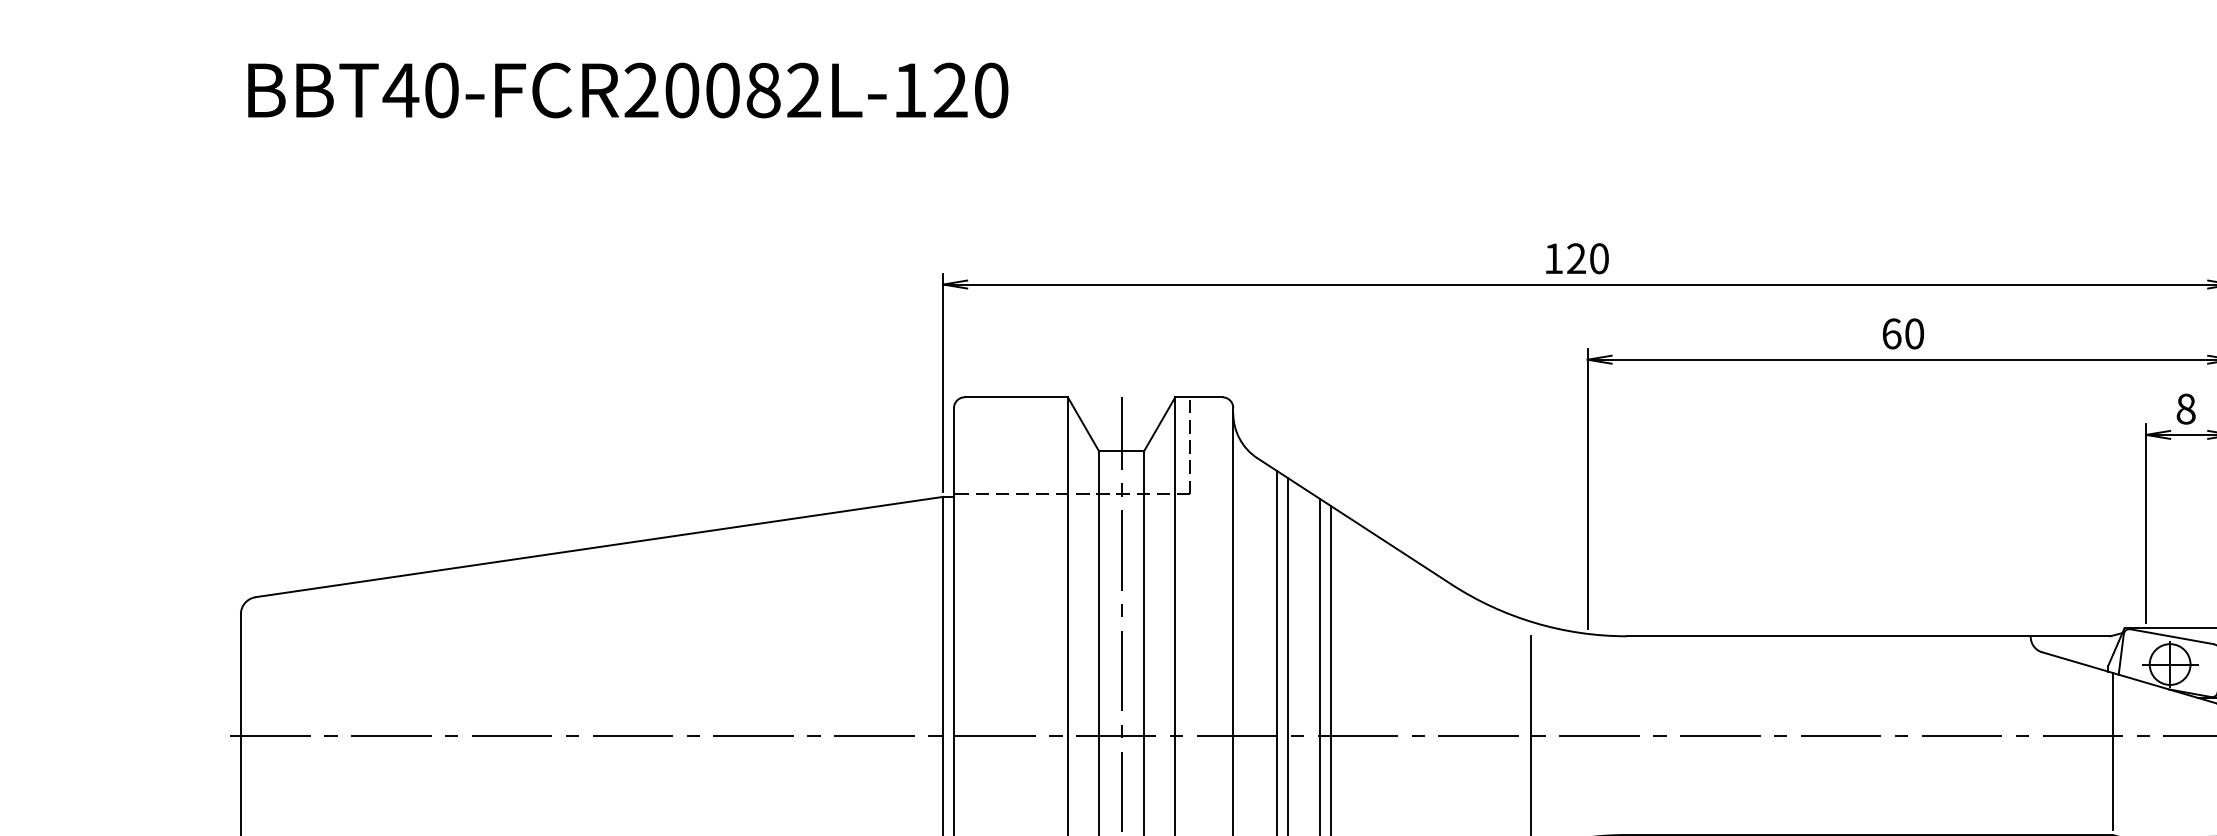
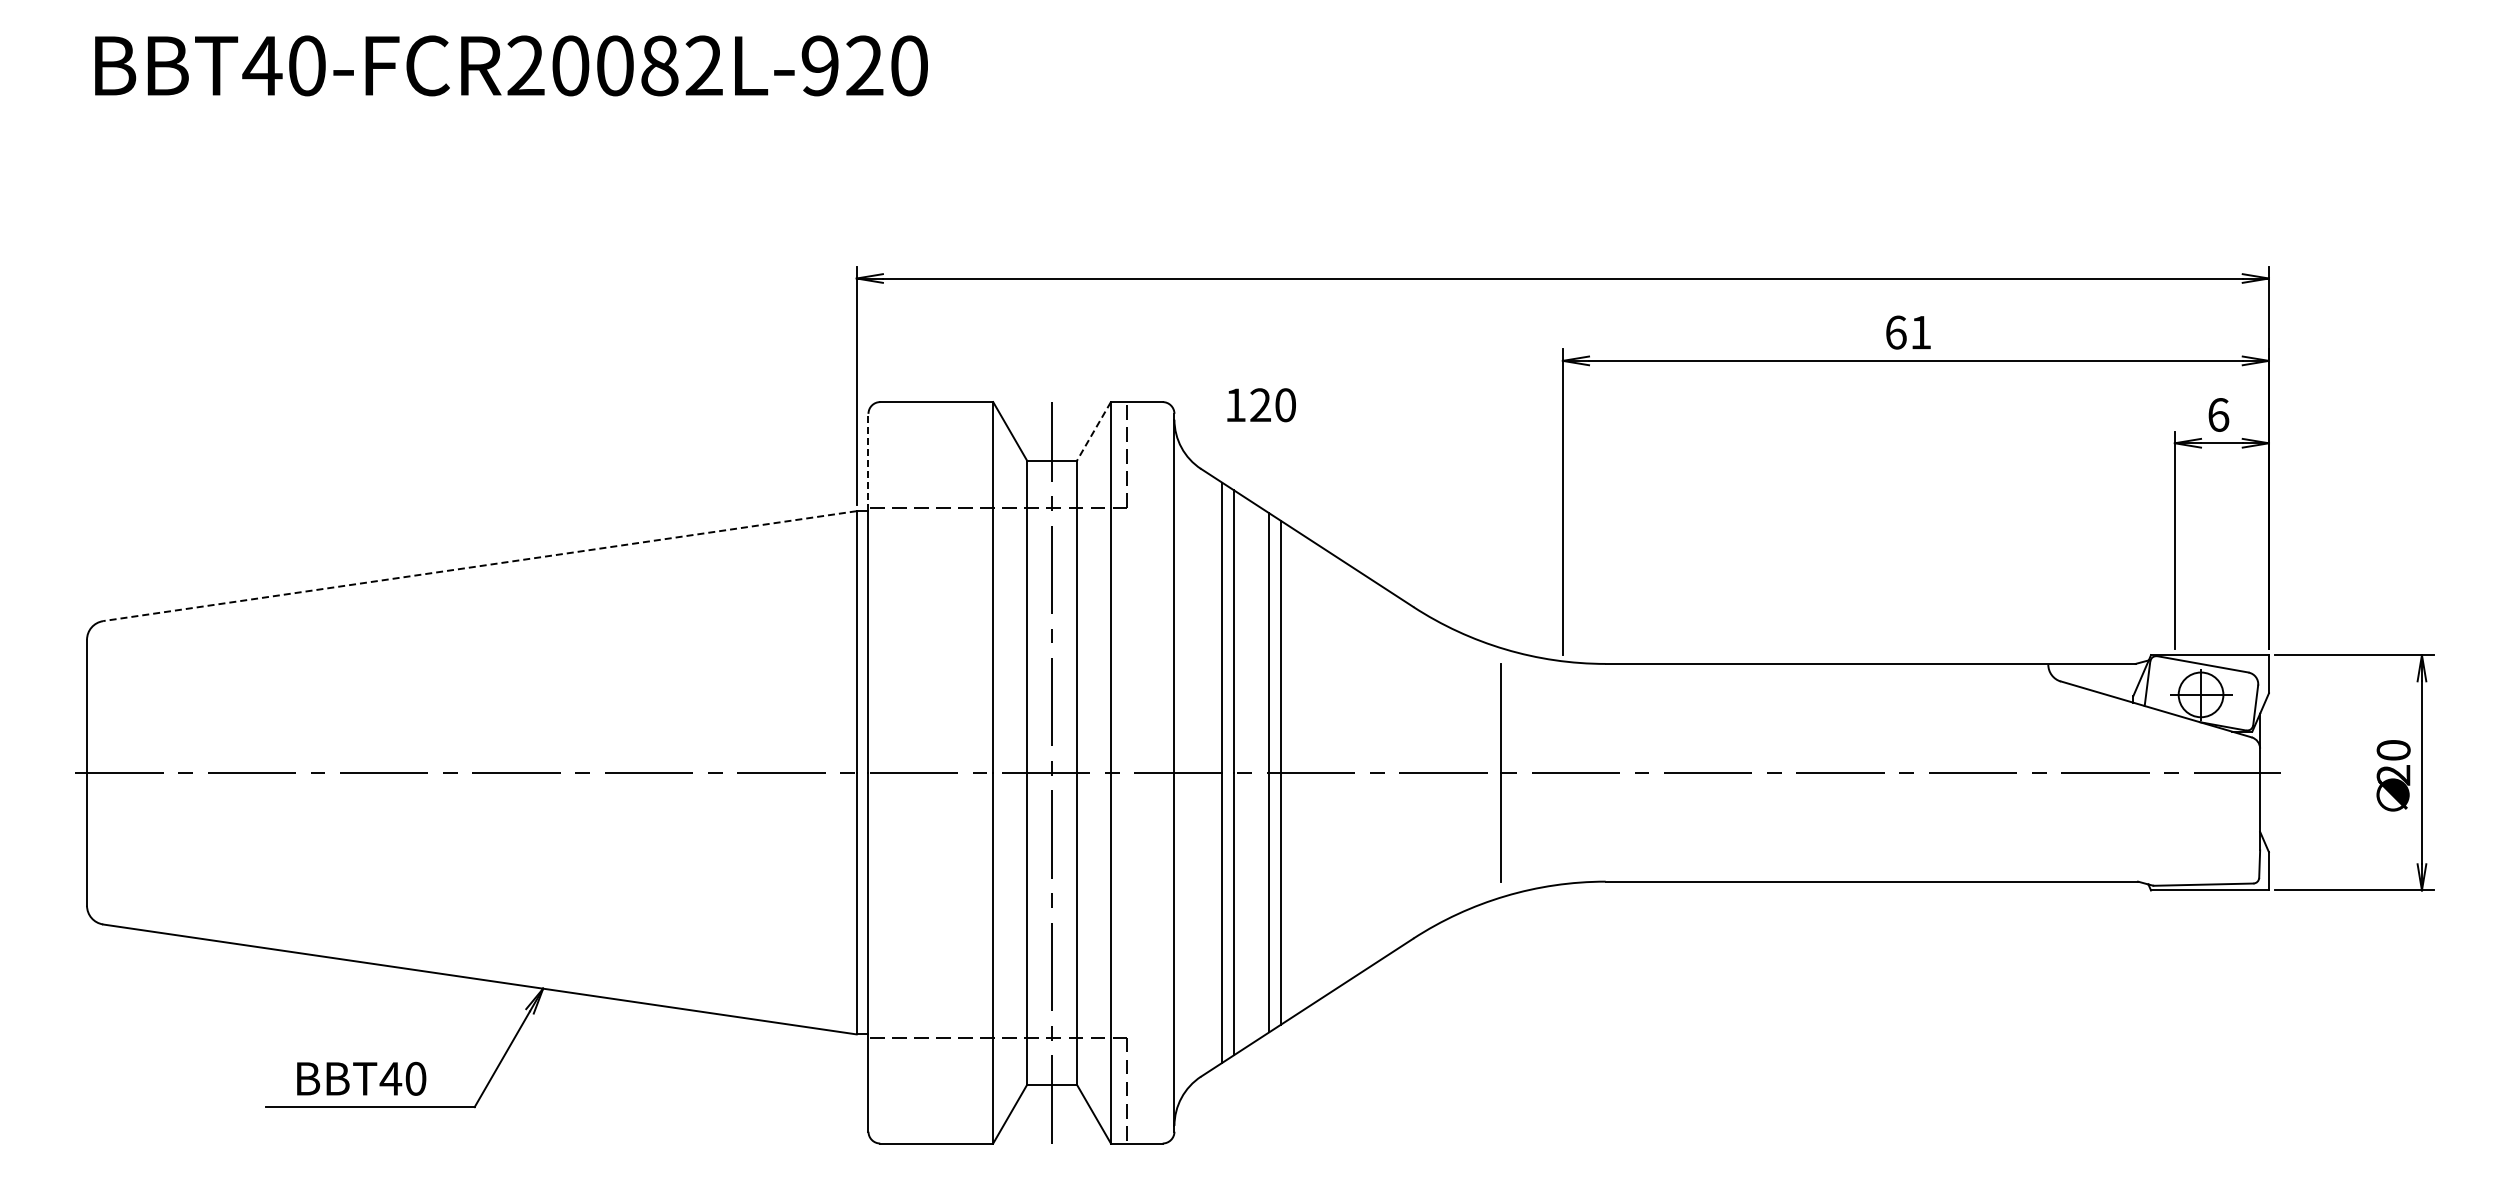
text: (909, 90) -> (819, 65), BBT40-FCR20082L-120 -> BBT40-FCR20082L-920
text: (1577, 258) -> (1261, 405), moved
text: (1915, 333) -> (1921, 332), 60 -> 61
text: (2186, 408) -> (2218, 414), 8 -> 6
line: (1159, 424) -> (1093, 431), solid -> dashed
line: (954, 452) -> (868, 462), solid -> dashed
line: (599, 547) -> (479, 566), solid -> dashed
line: (2113, 751) -> (2138, 790), removed

